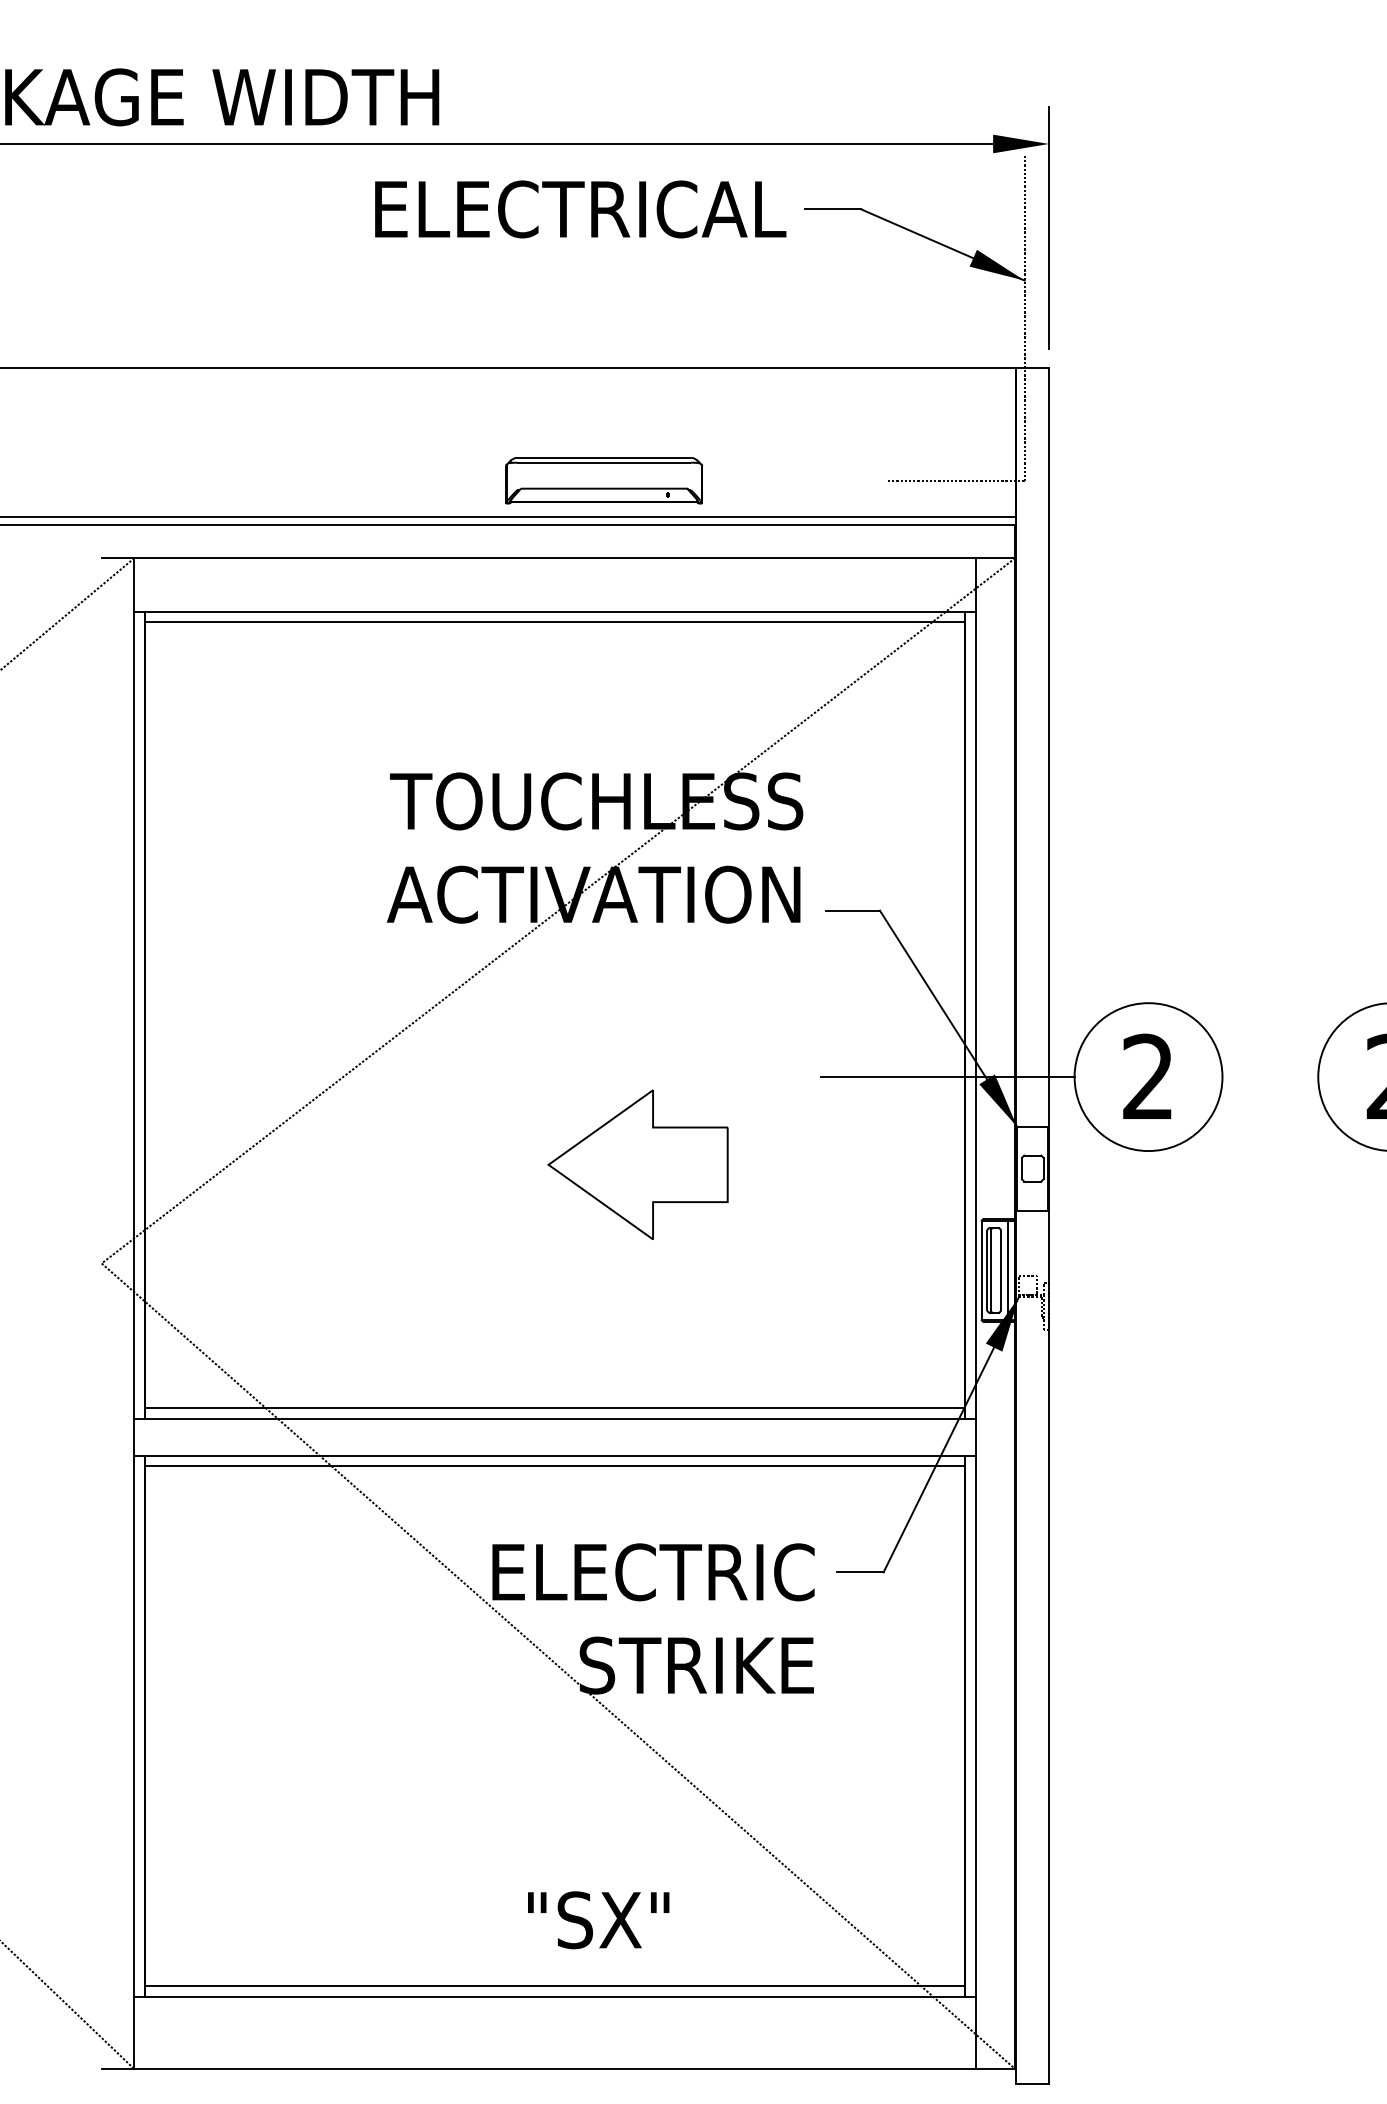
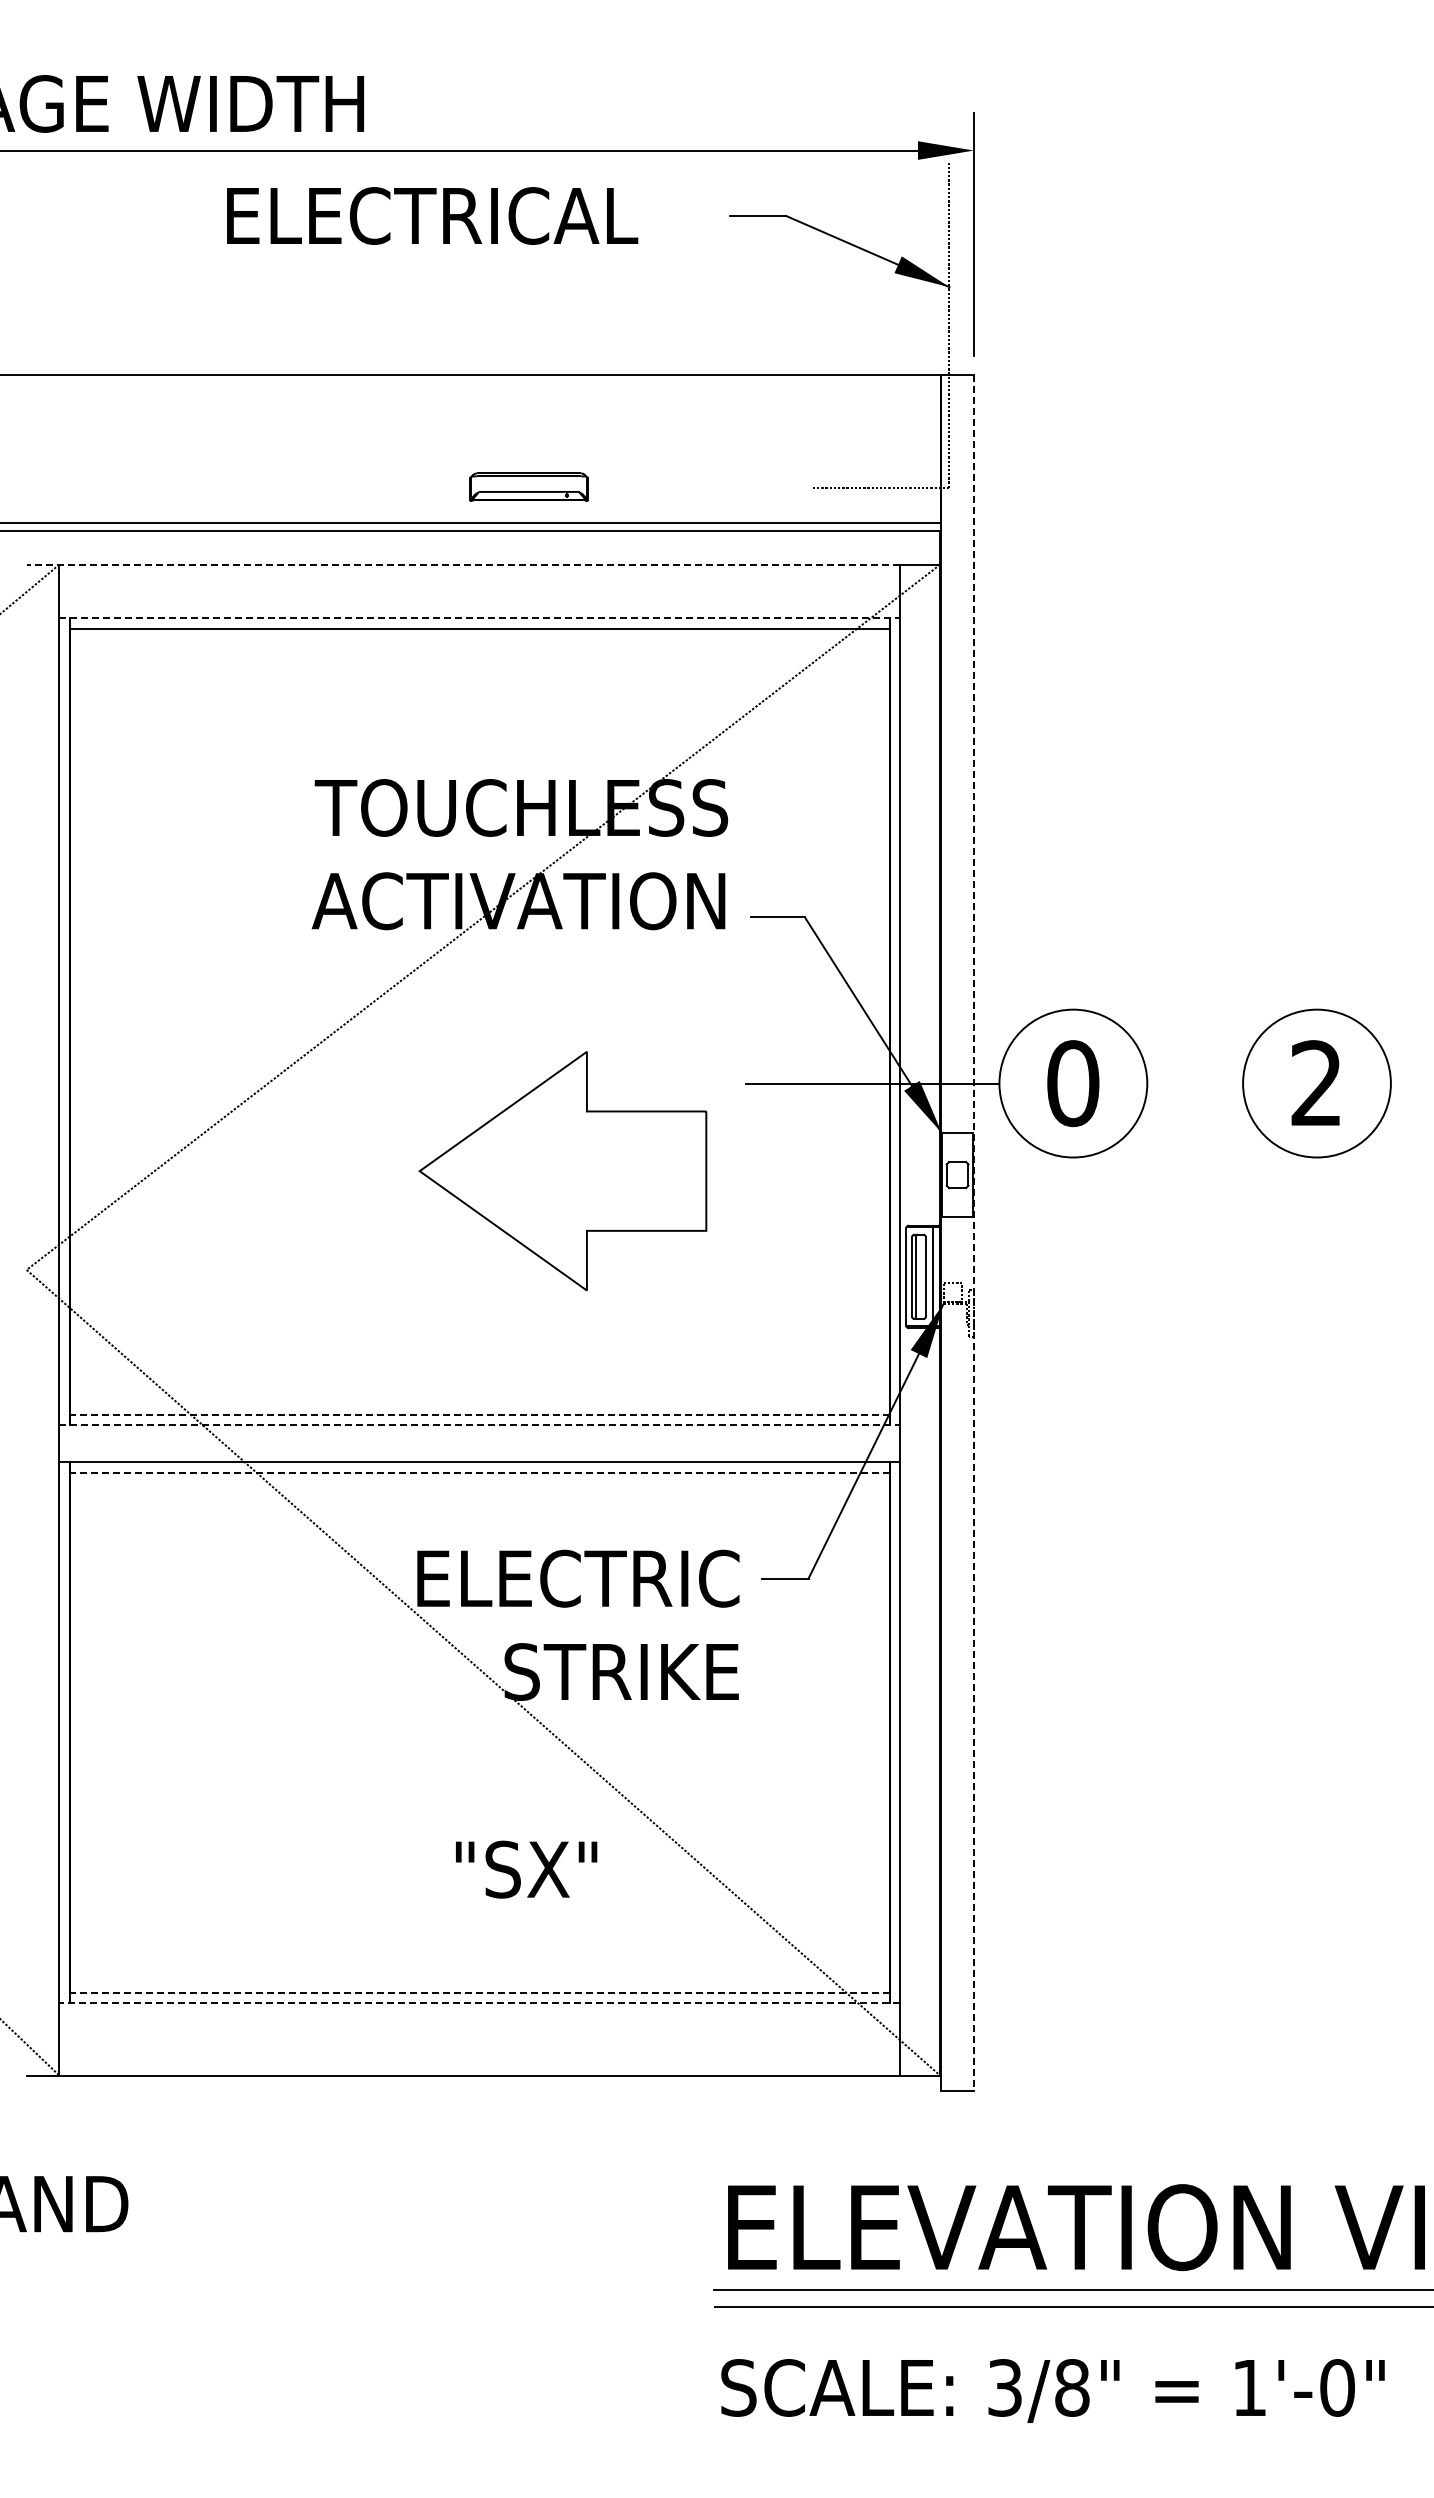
text: (580, 208) -> (432, 215), moved
part: (603, 479) -> (528, 486), size x0.6
line: (538, 557) -> (463, 564), solid -> dashed
line: (554, 611) -> (479, 618), solid -> dashed
text: (1148, 1077) -> (1073, 1083), 2 -> 0
part: (637, 1165) -> (562, 1171), size x1.6
line: (1048, 1227) -> (973, 1233), solid -> dashed
line: (554, 1408) -> (479, 1414), solid -> dashed
line: (554, 1418) -> (479, 1424), solid -> dashed
line: (554, 1466) -> (479, 1472), solid -> dashed
text: (598, 1920) -> (526, 1869), moved
line: (554, 1986) -> (479, 1992), solid -> dashed
line: (554, 1997) -> (479, 2003), solid -> dashed

